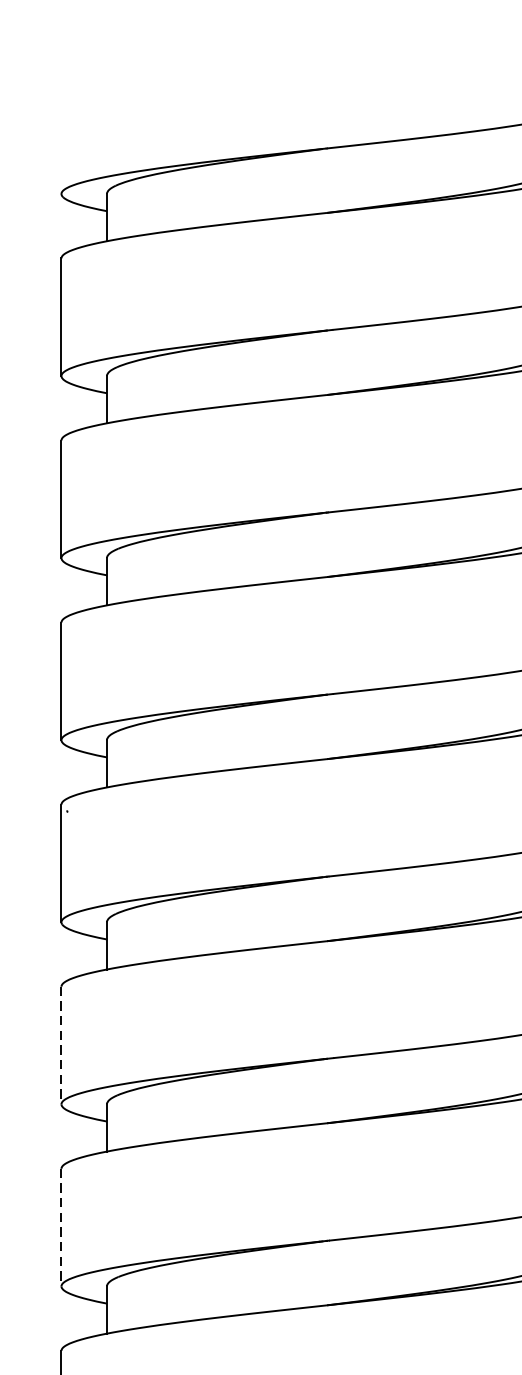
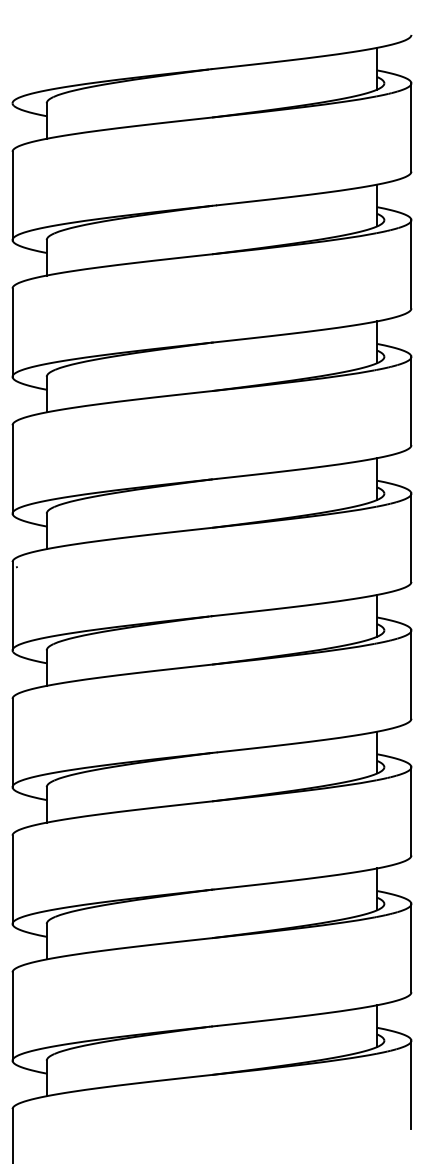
line: (61, 1046) -> (12, 743), dashed -> solid
line: (61, 1228) -> (12, 880), dashed -> solid

